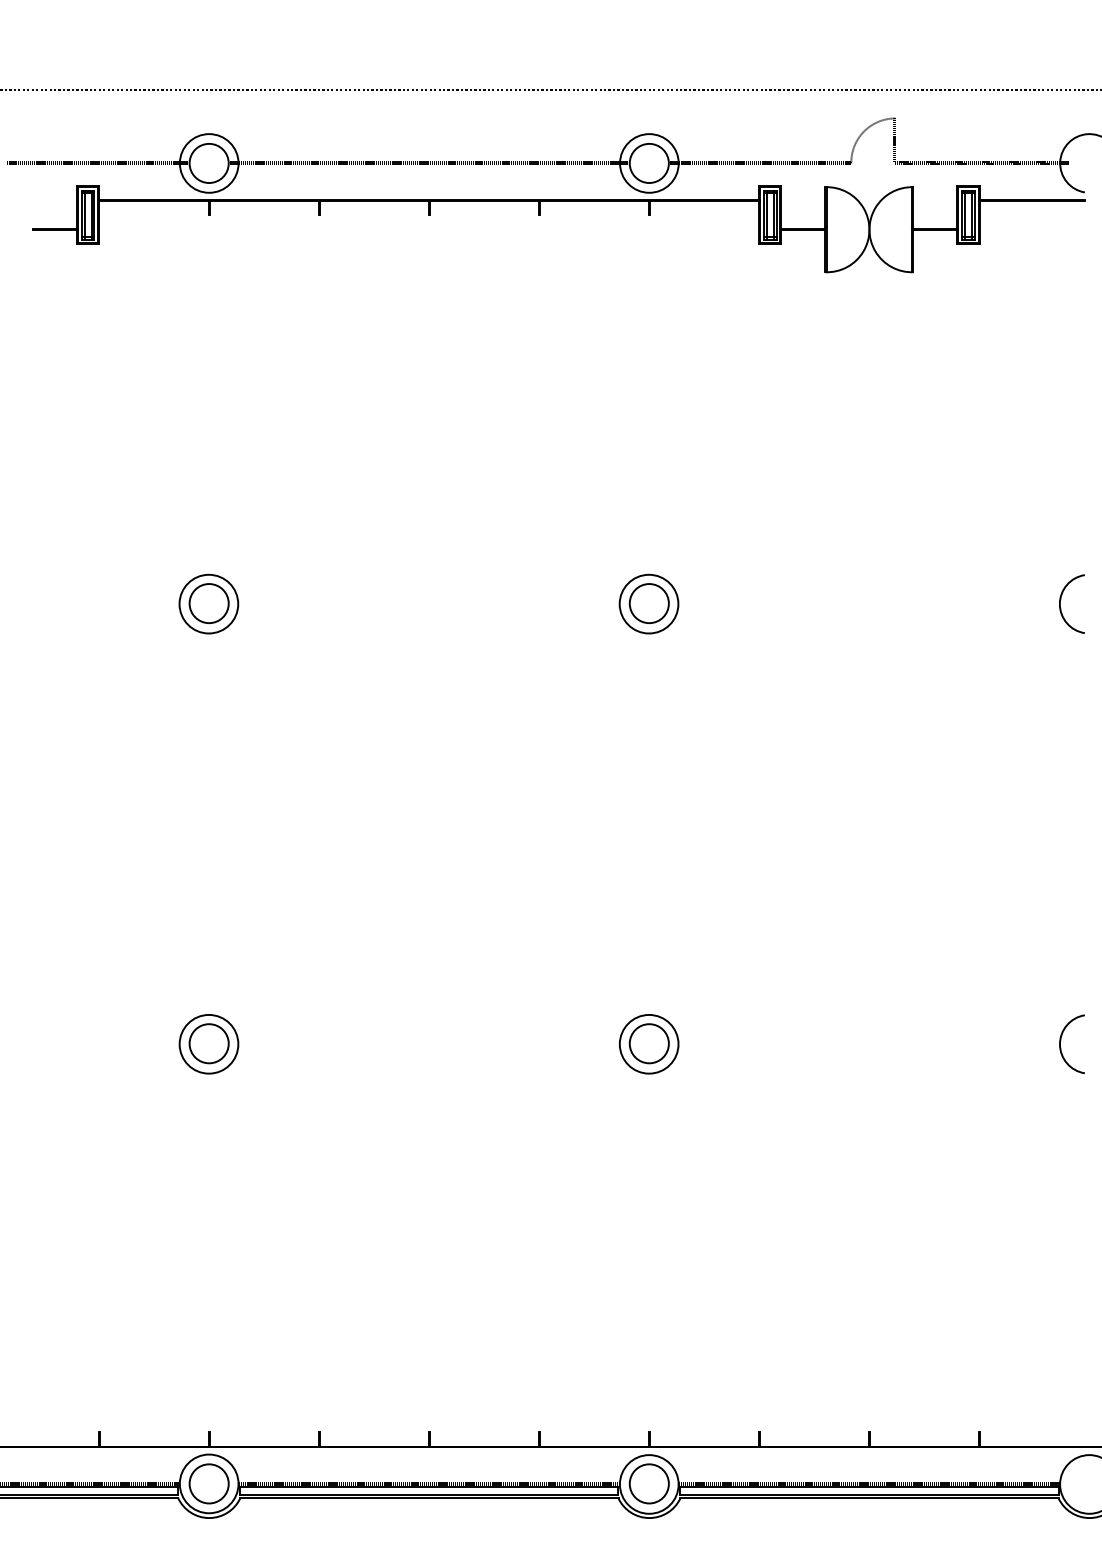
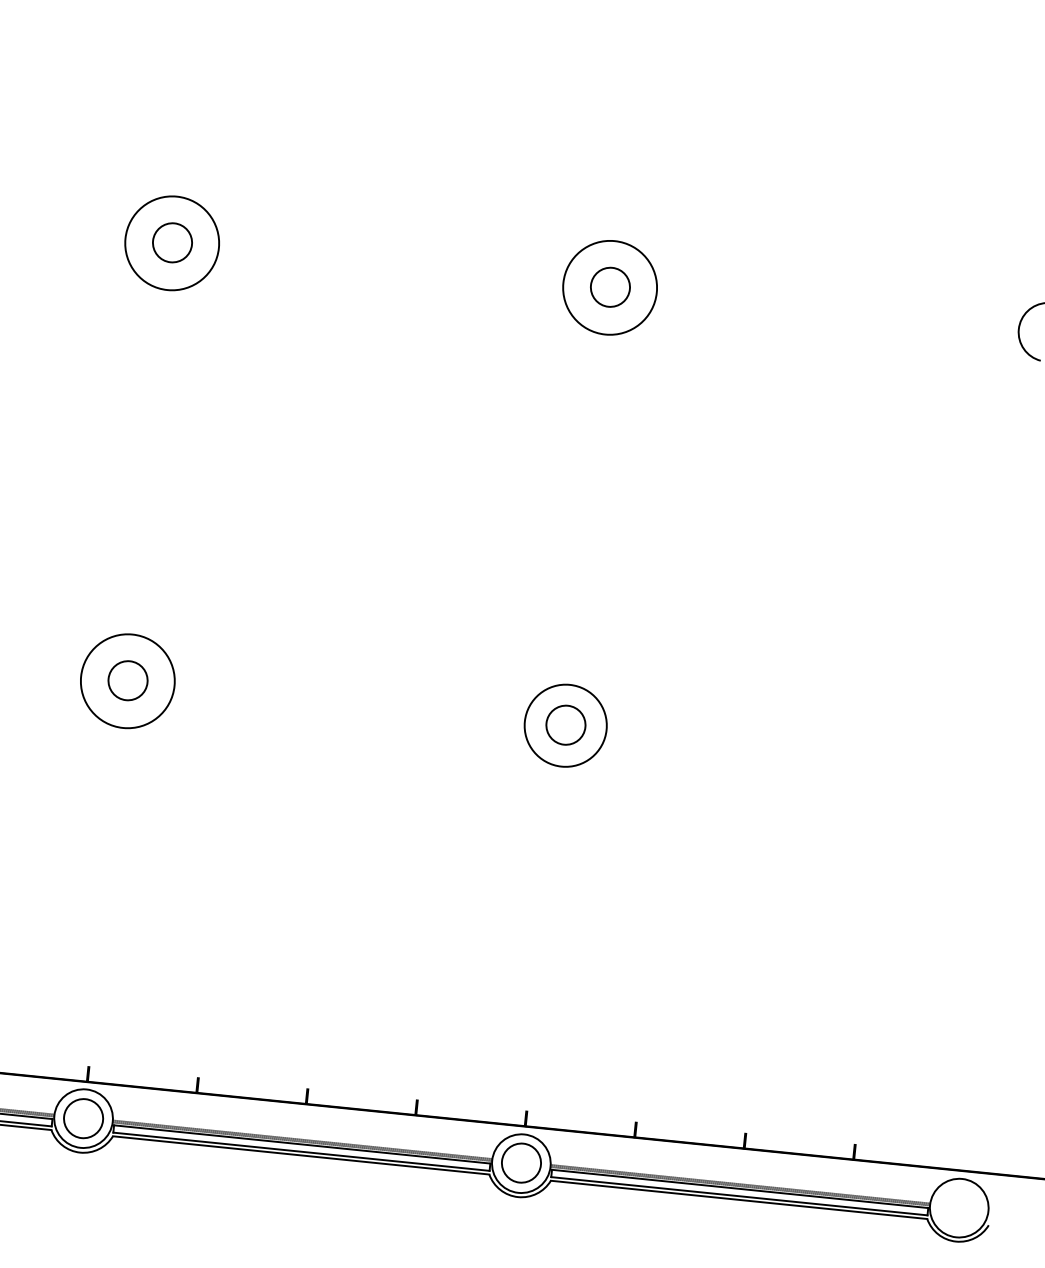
circle: (208, 603) -> (171, 242), size x1.6
circle: (648, 603) -> (609, 287), size x1.6
circle: (208, 1043) -> (127, 680), size x1.6
circle: (648, 1043) -> (565, 724), size x1.4
arc: (1061, 1047) -> (975, 770), removed

